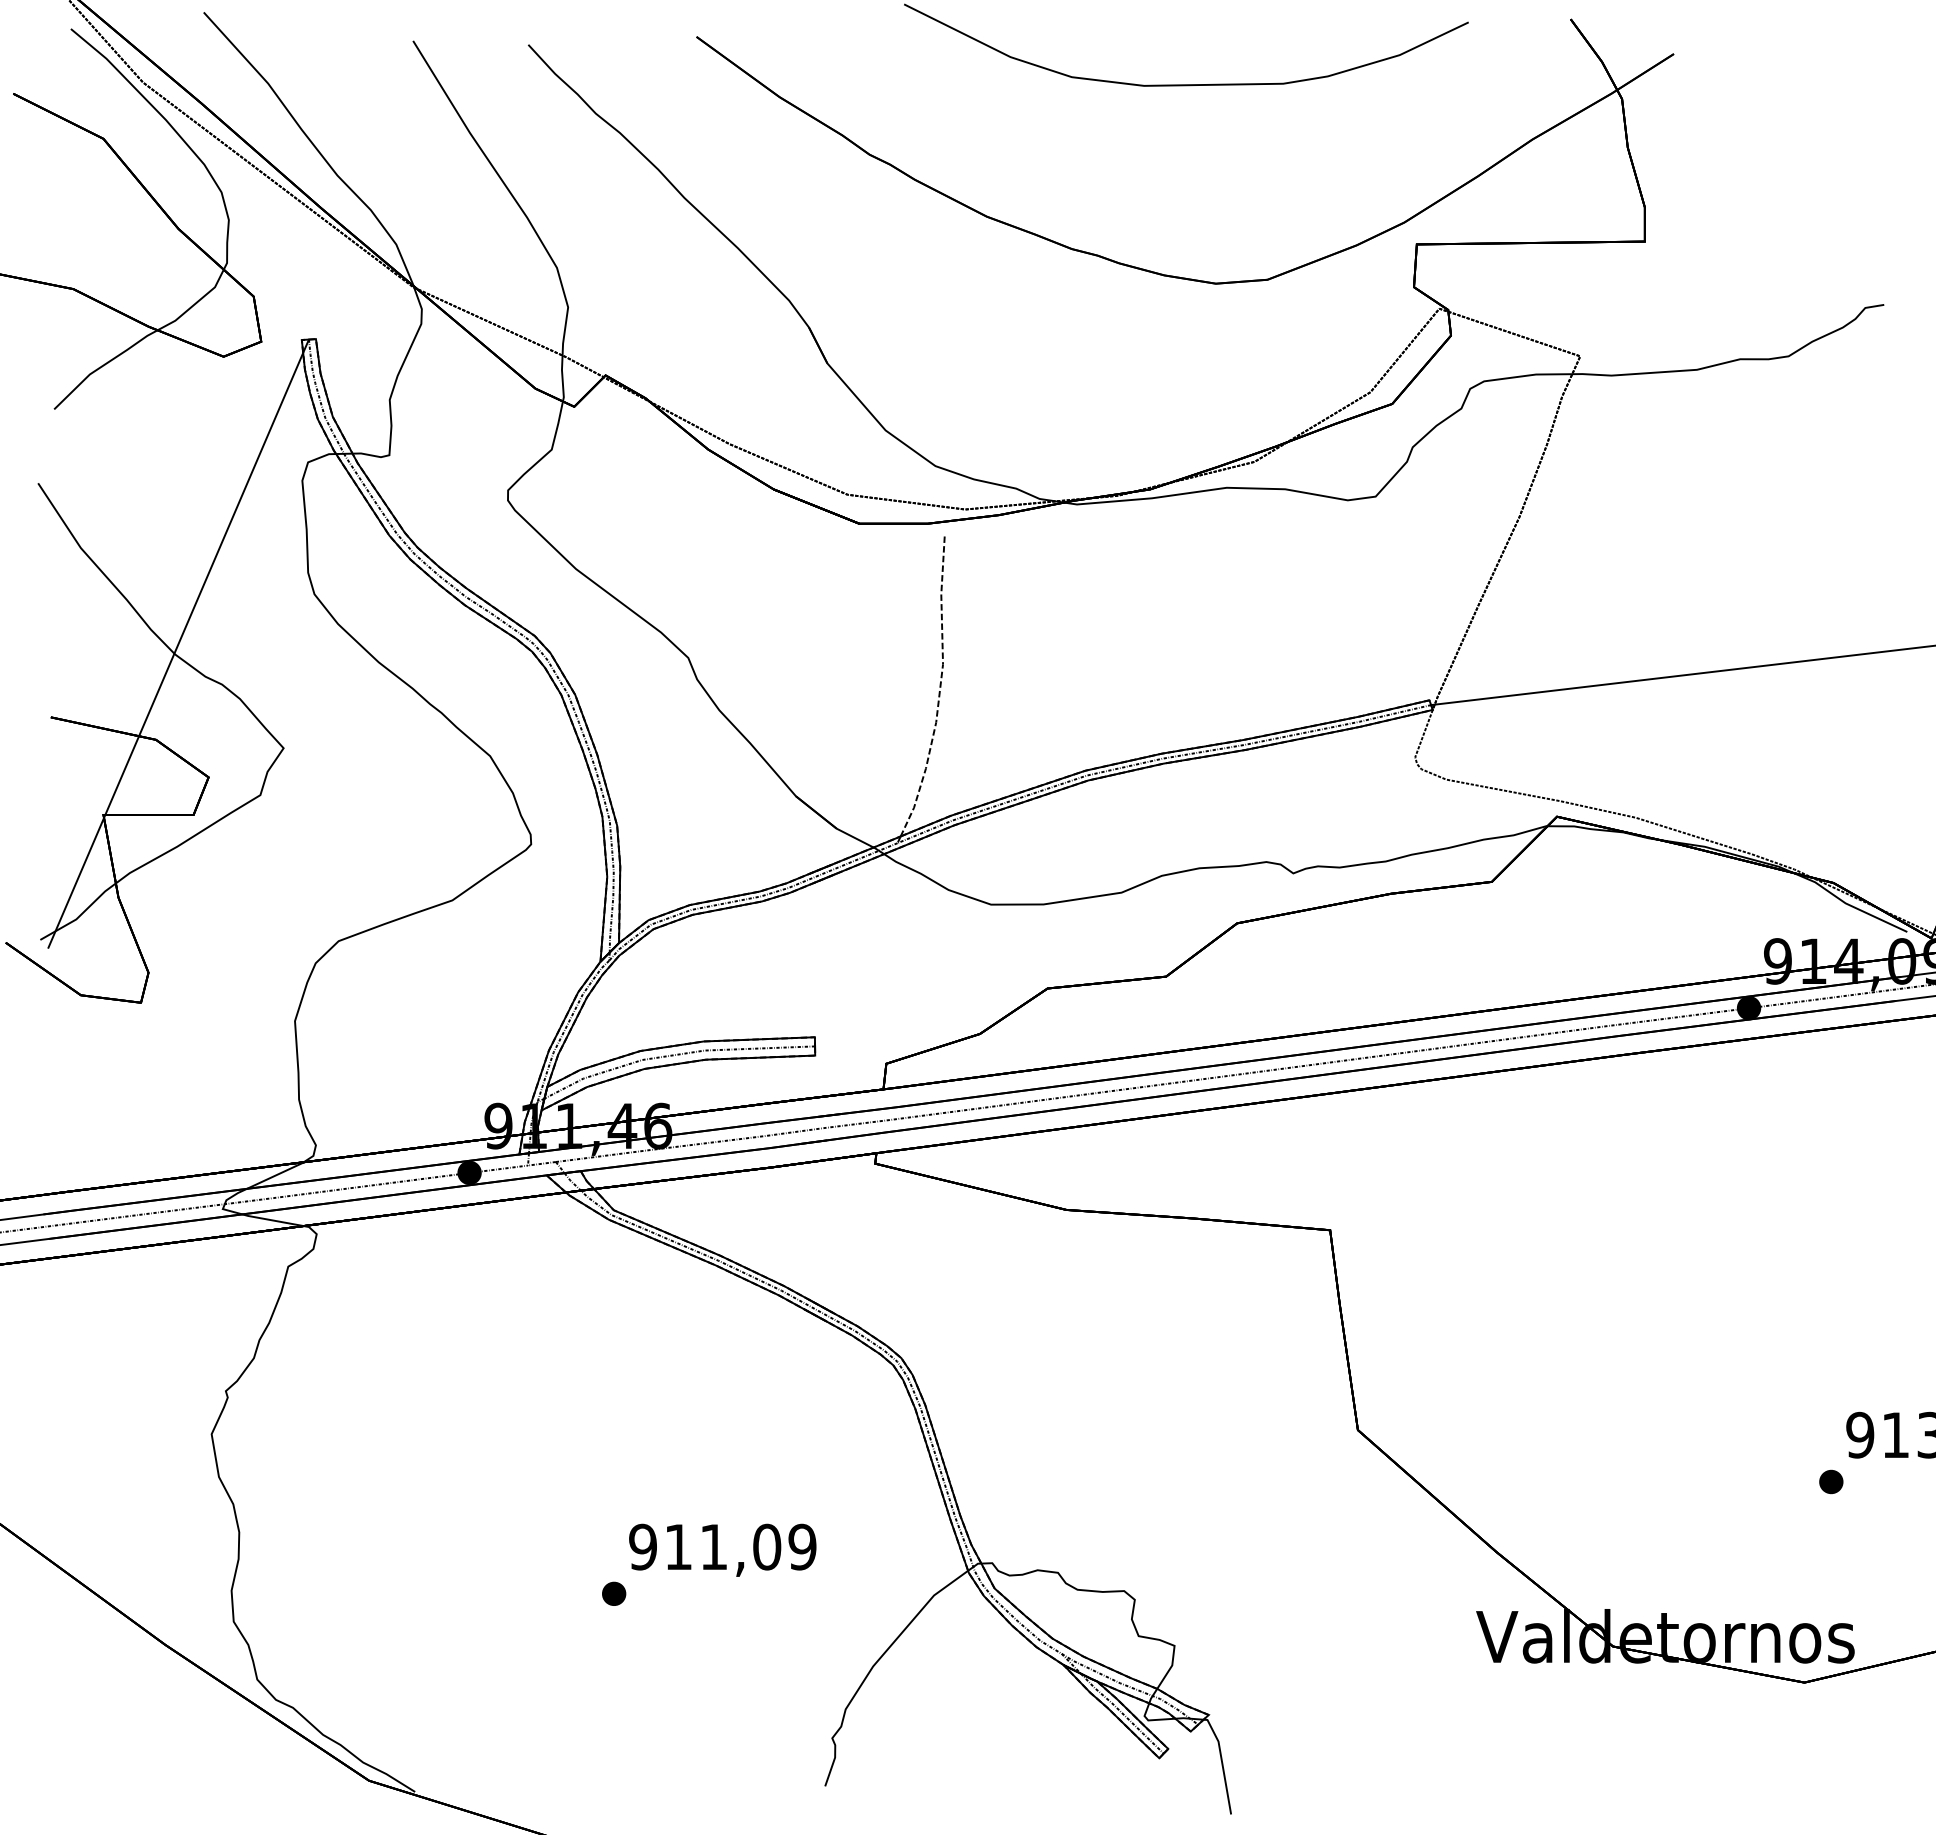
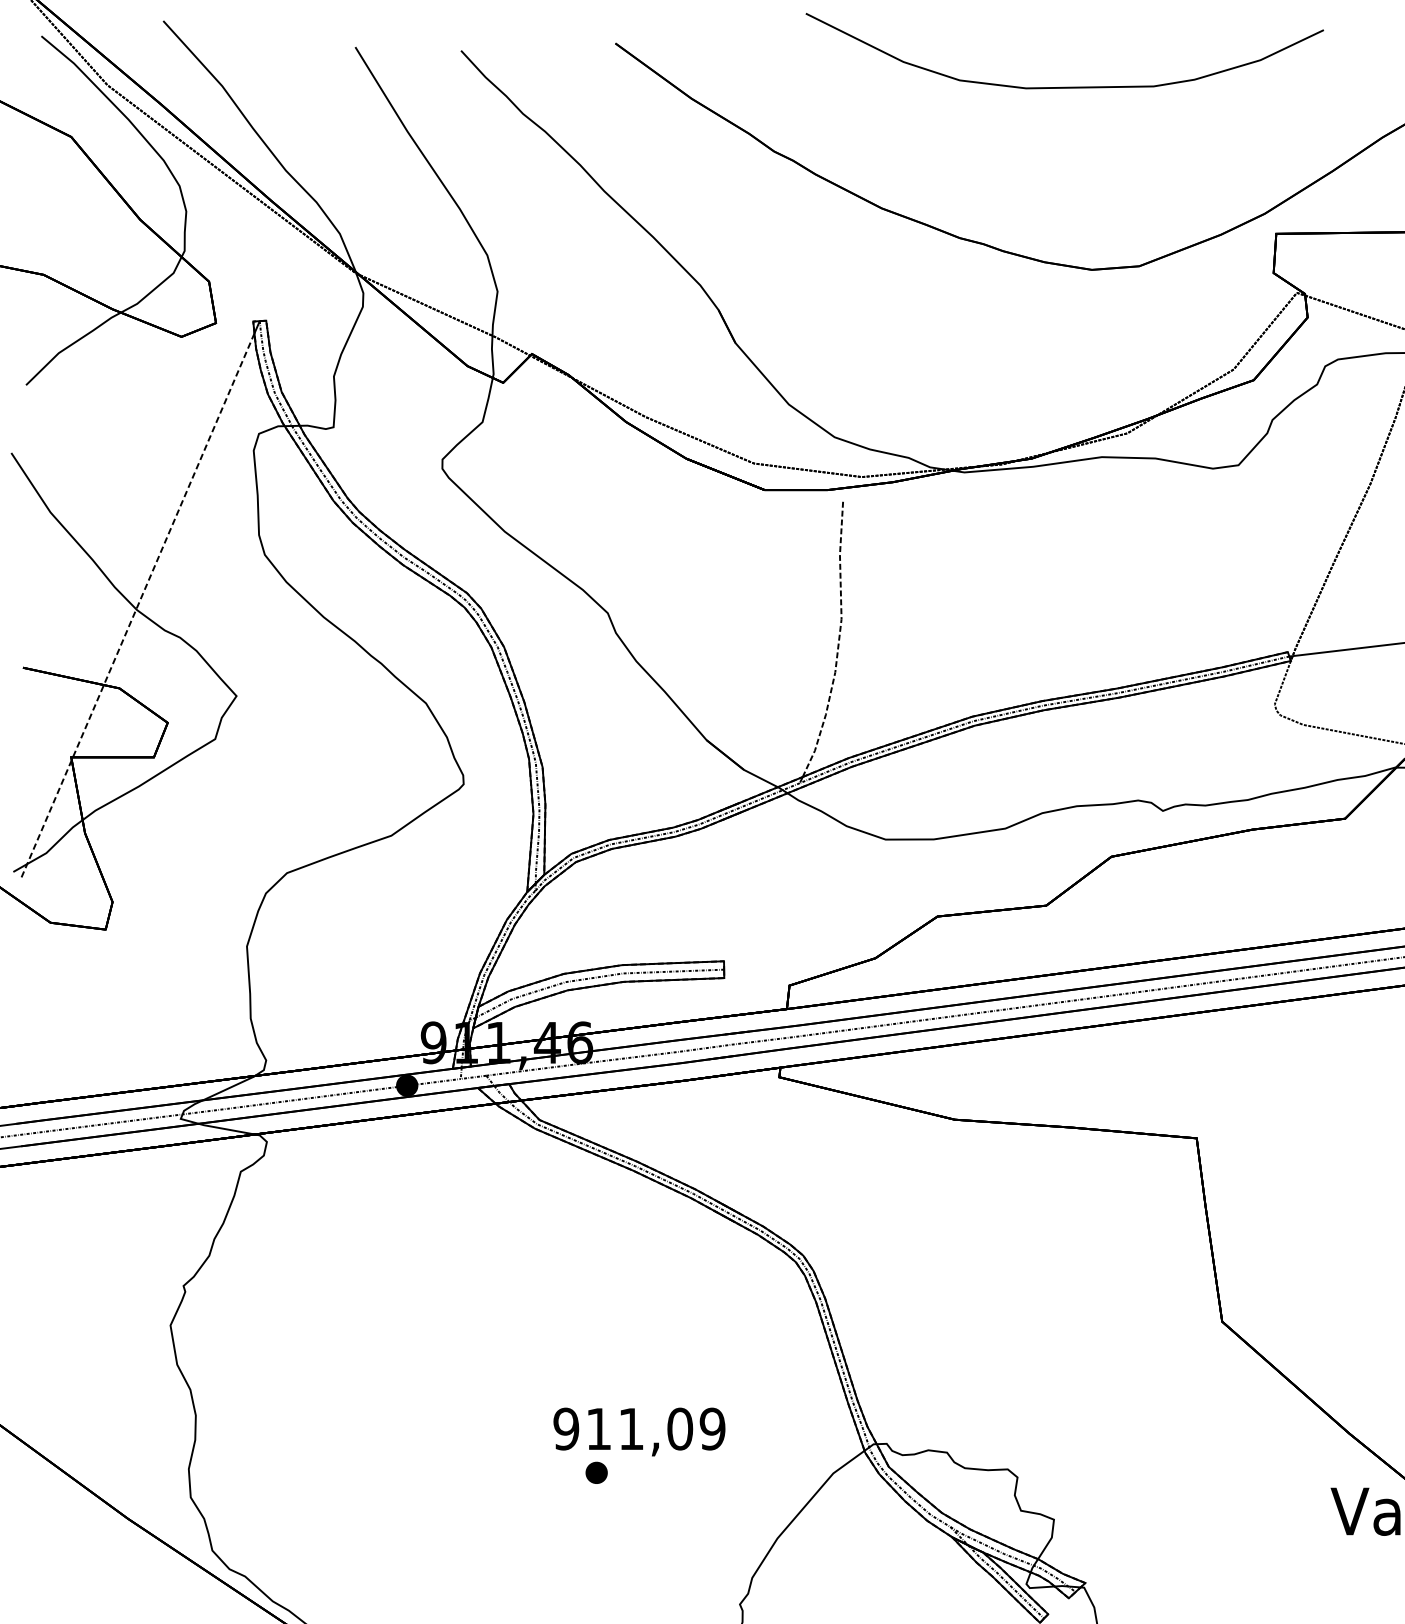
line: (175, 651) -> (137, 607), solid -> dashed
part: (614, 1593) -> (597, 1472), moved

